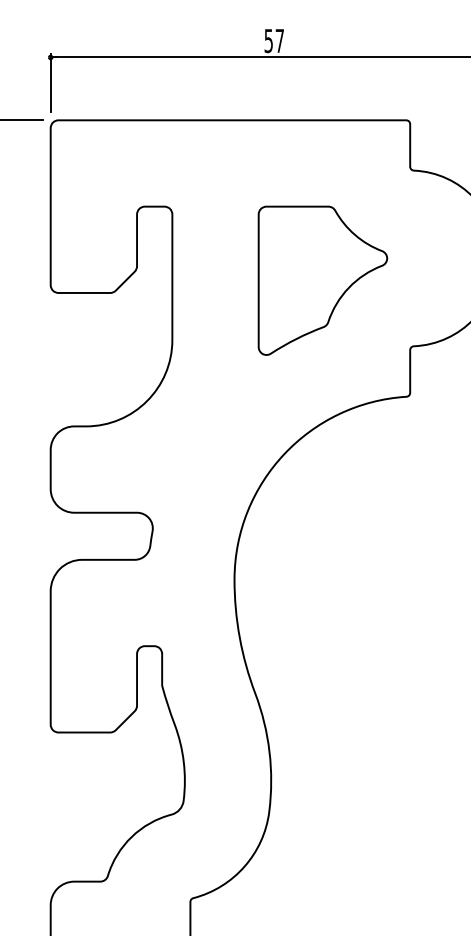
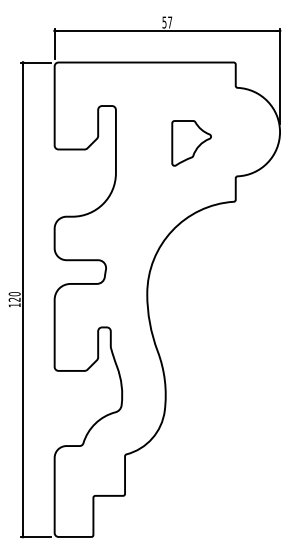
part: (322, 281) -> (191, 143), size x0.6

